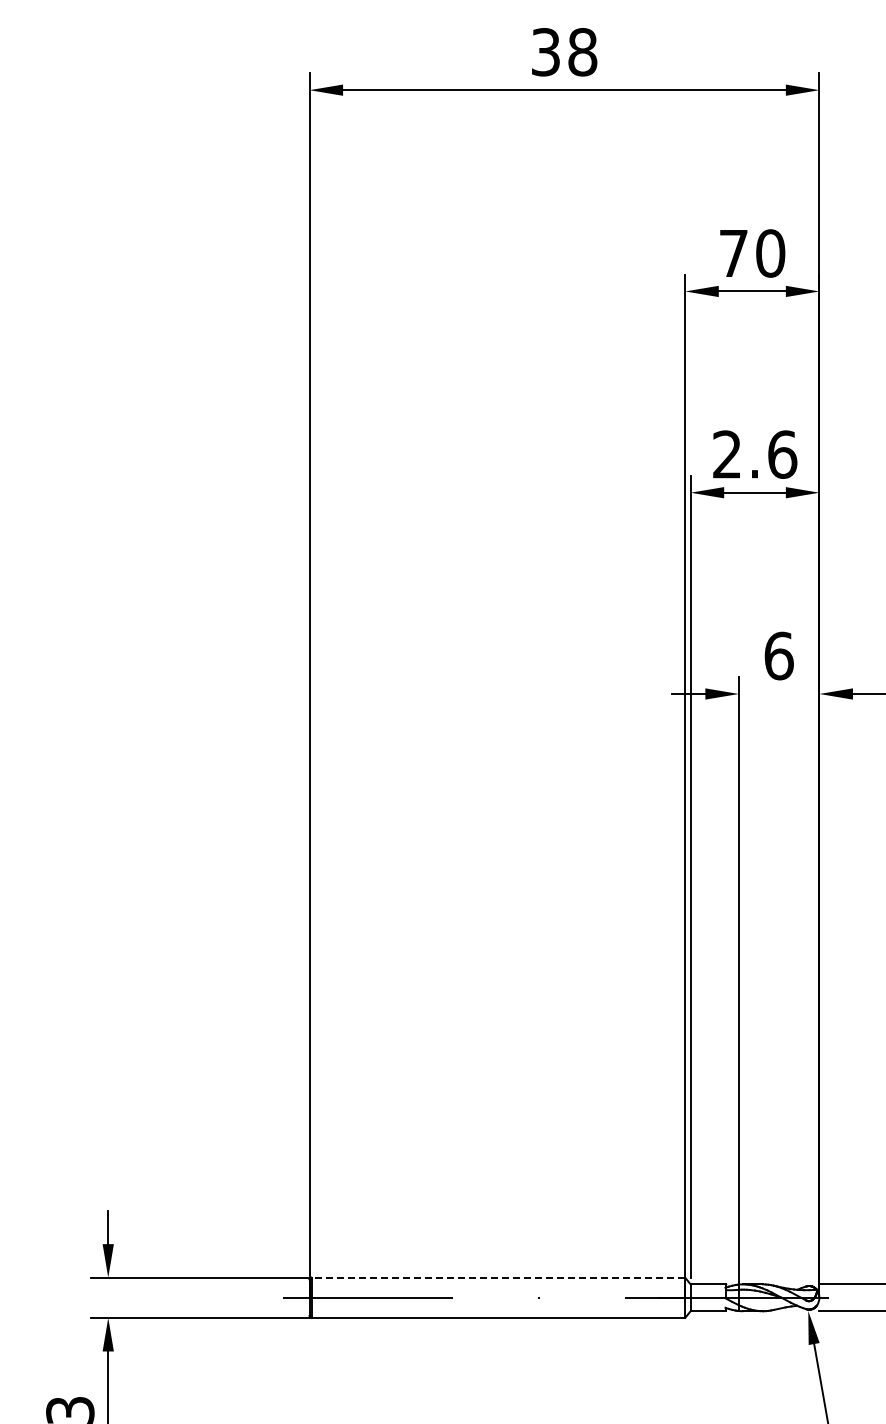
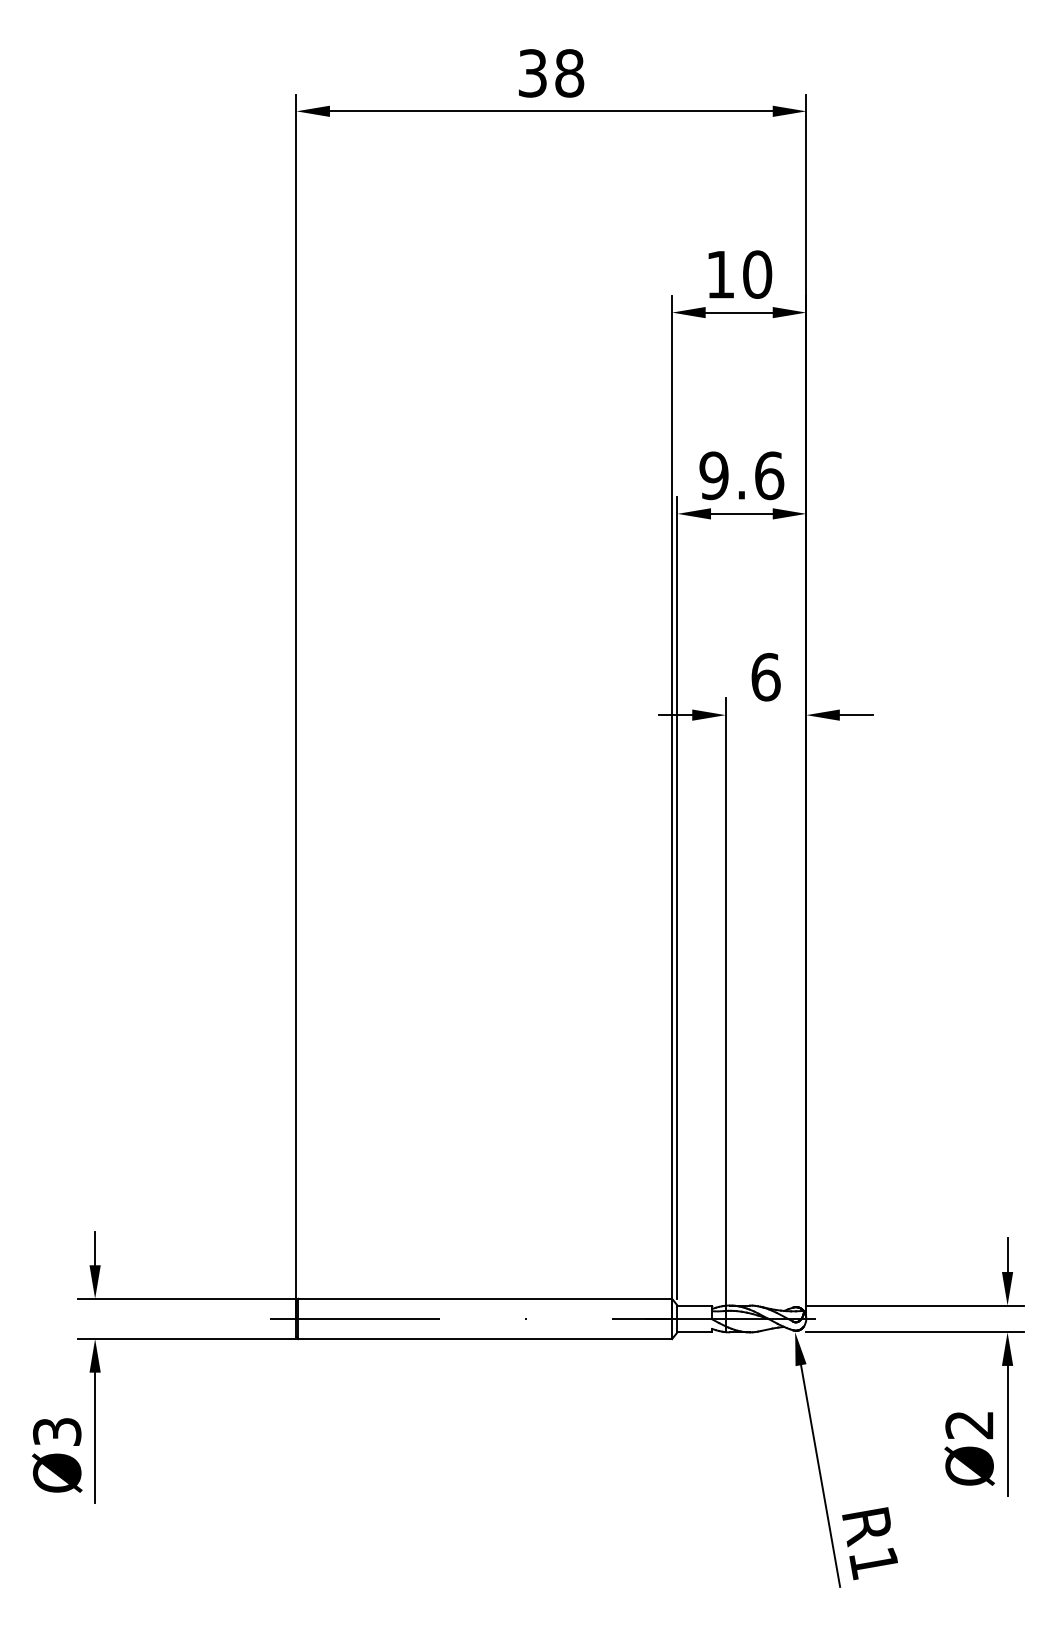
text: (733, 253) -> (720, 274), 70 -> 10
text: (726, 454) -> (713, 475), 2.6 -> 9.6
line: (498, 1277) -> (485, 1298), dashed -> solid

